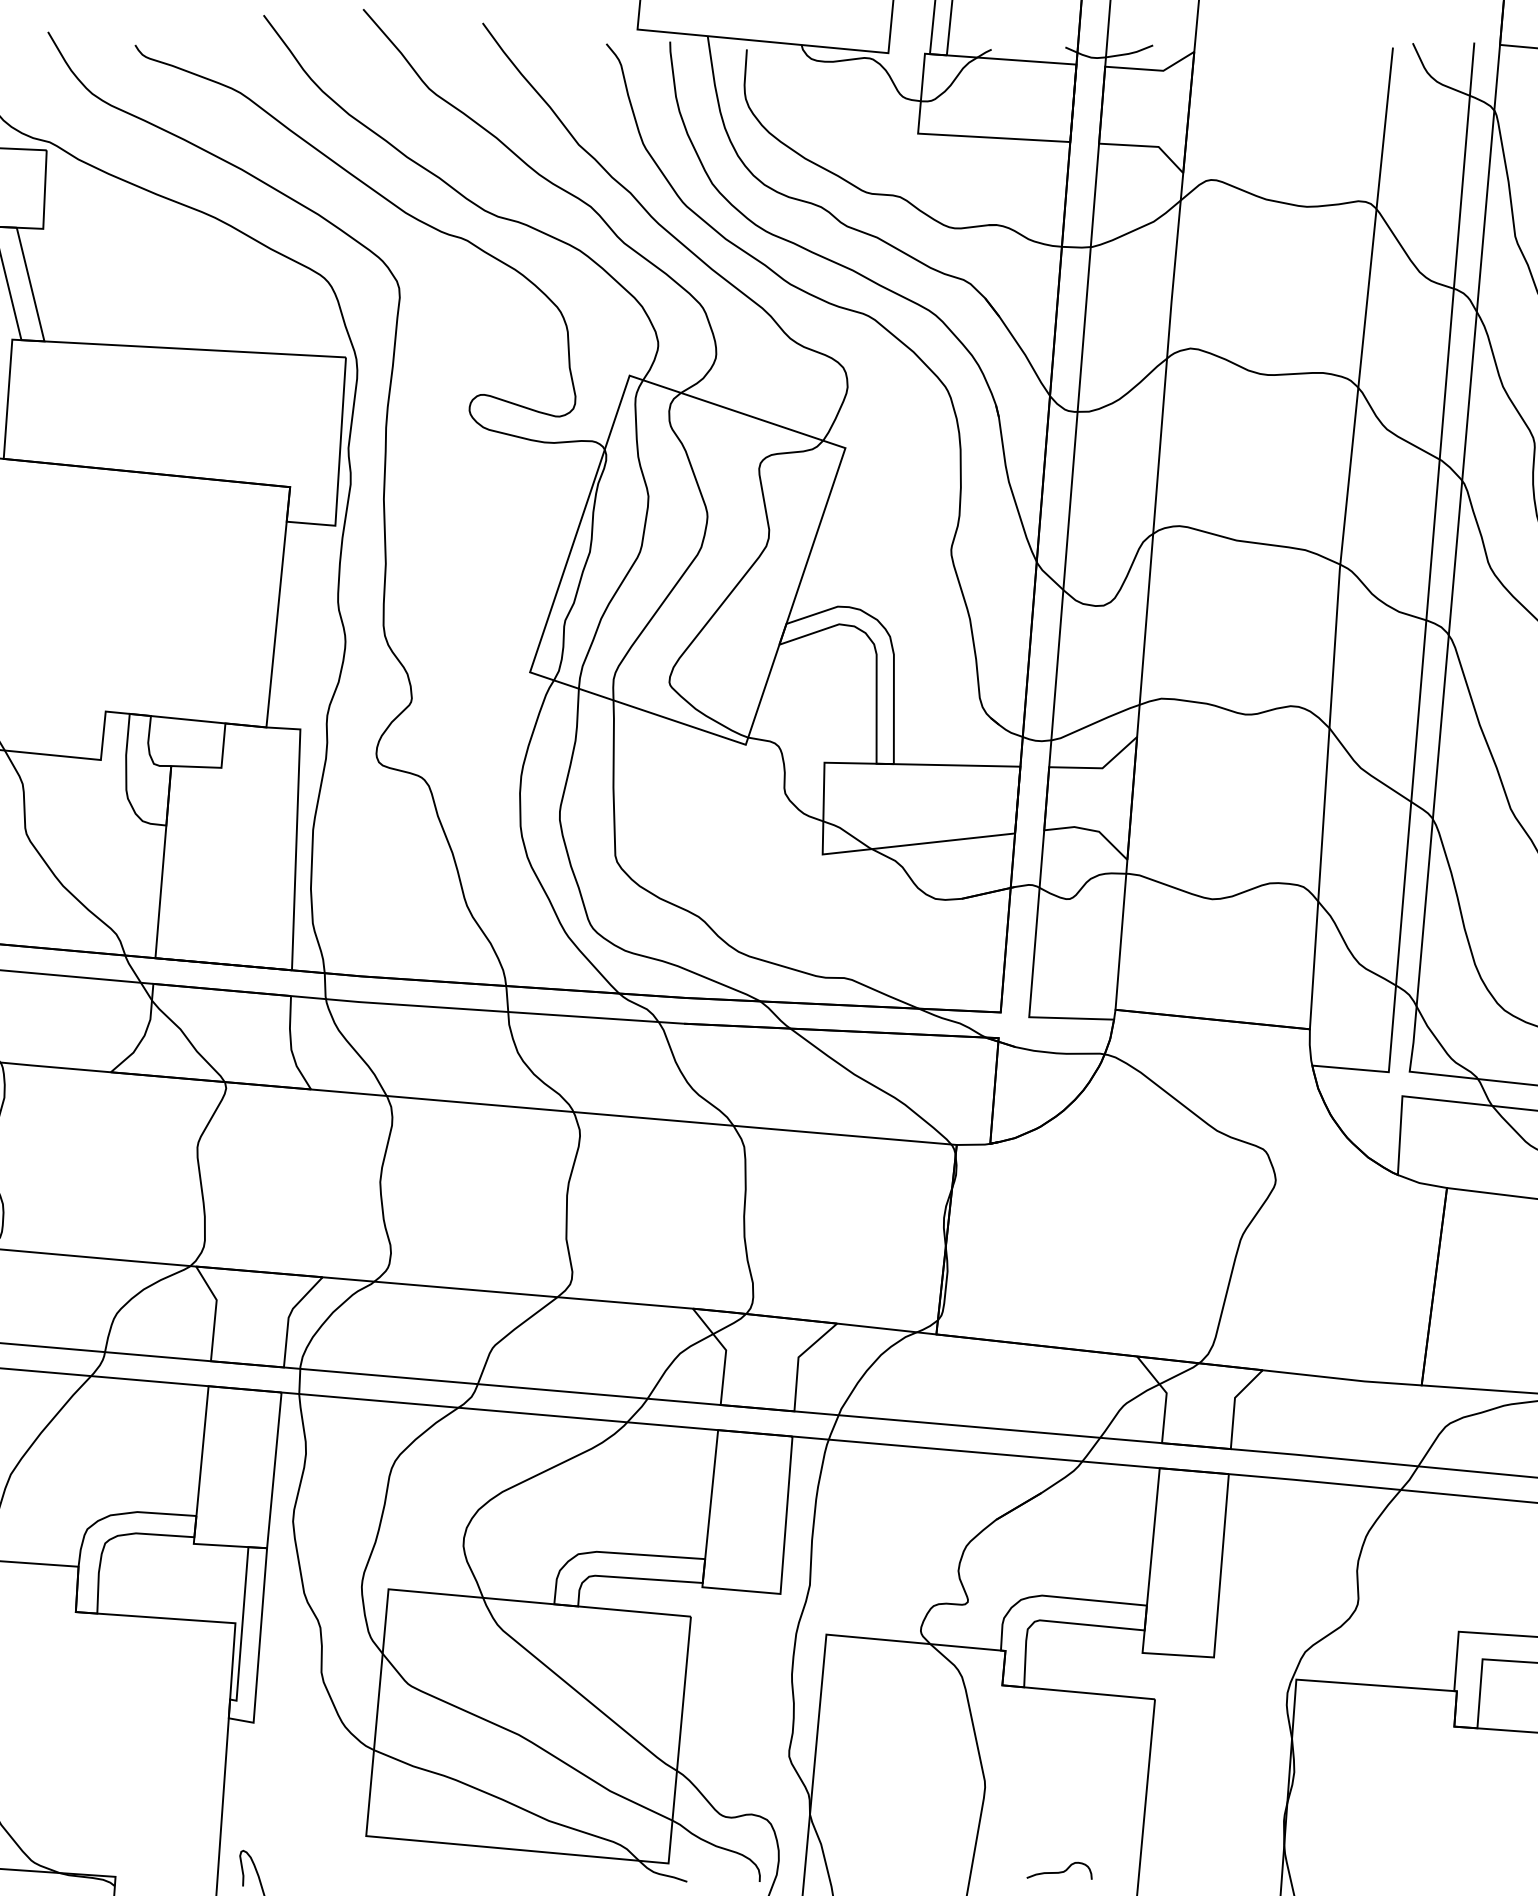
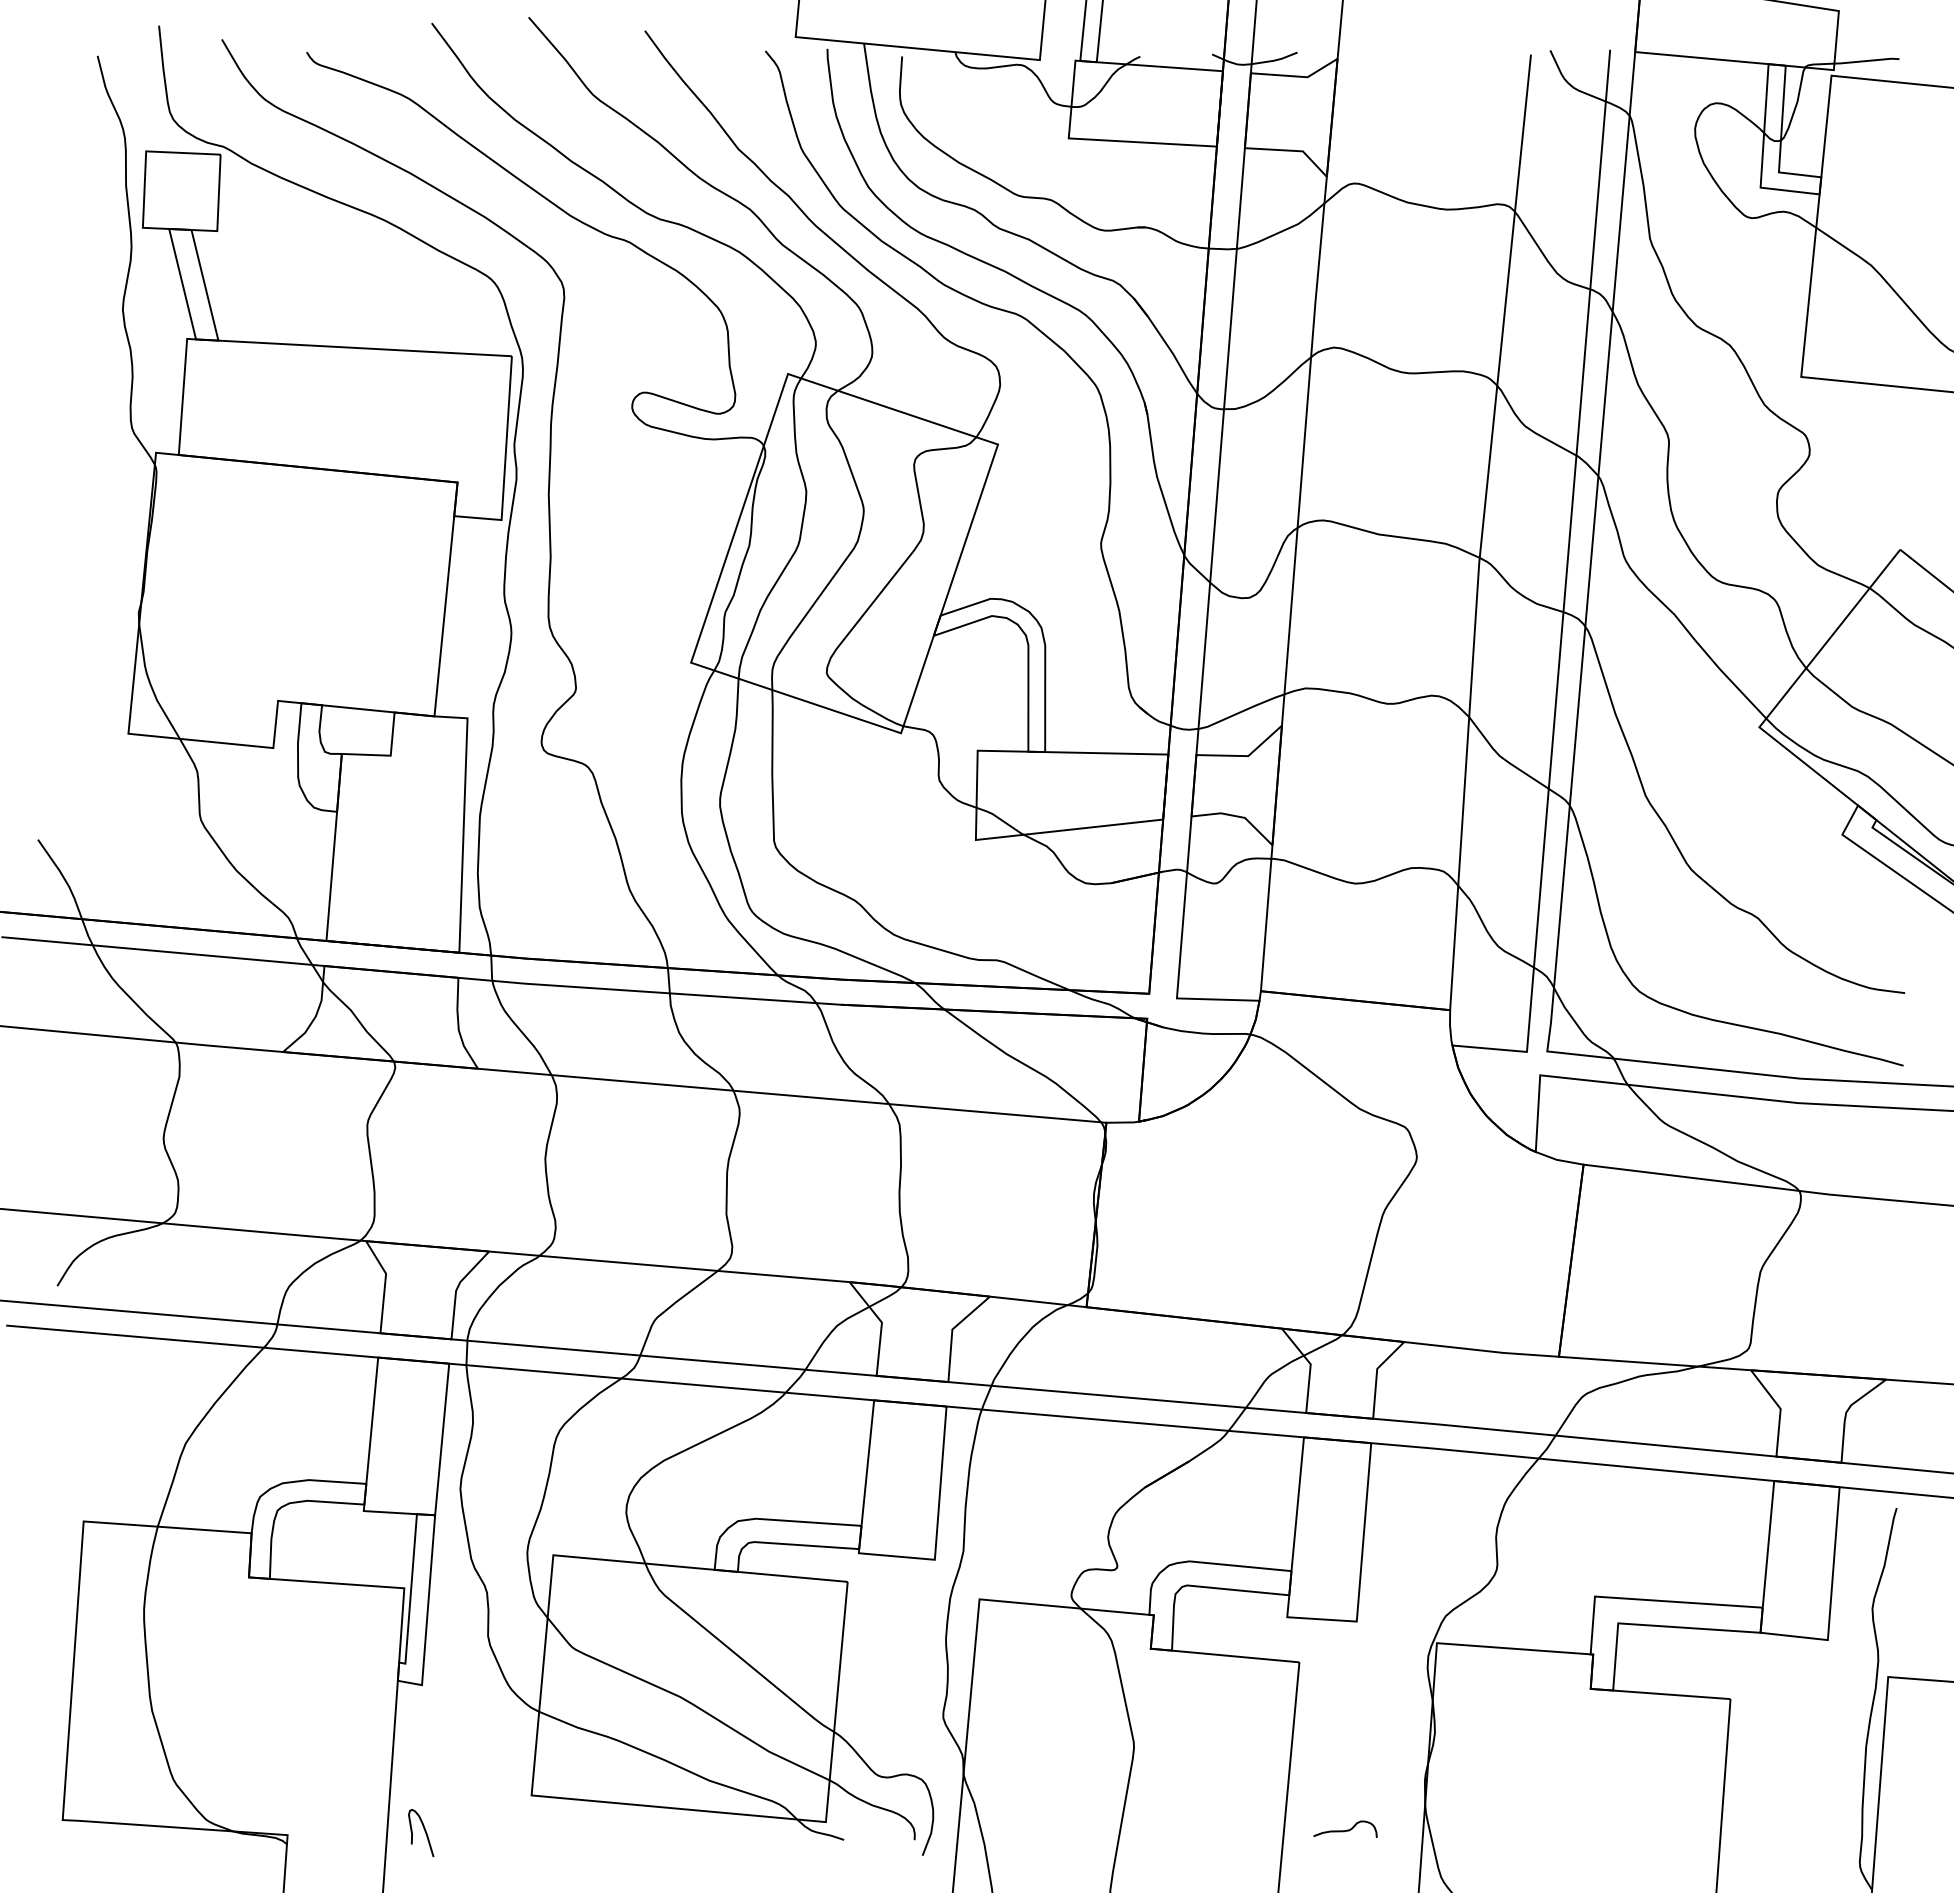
curve: (1060, 1871) -> (1346, 1829), moved

